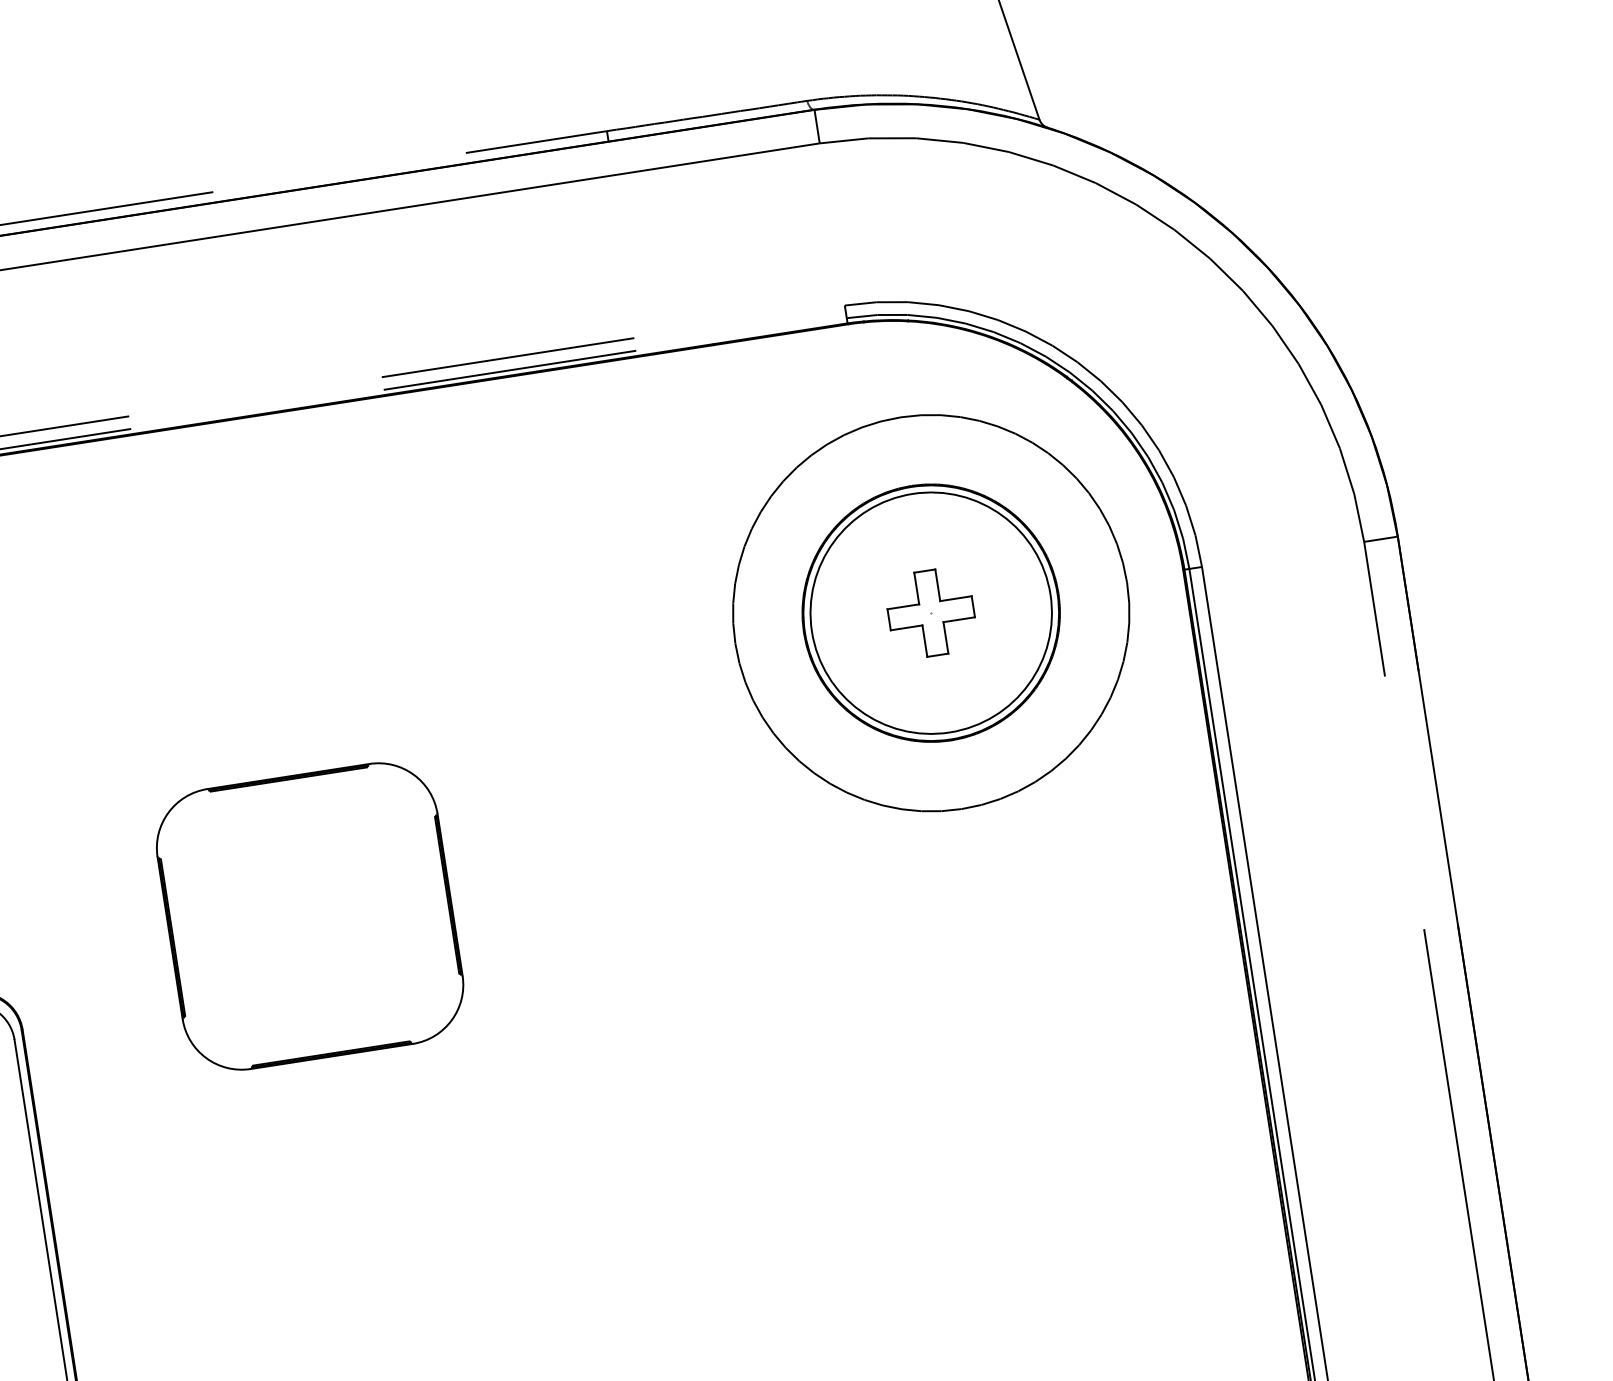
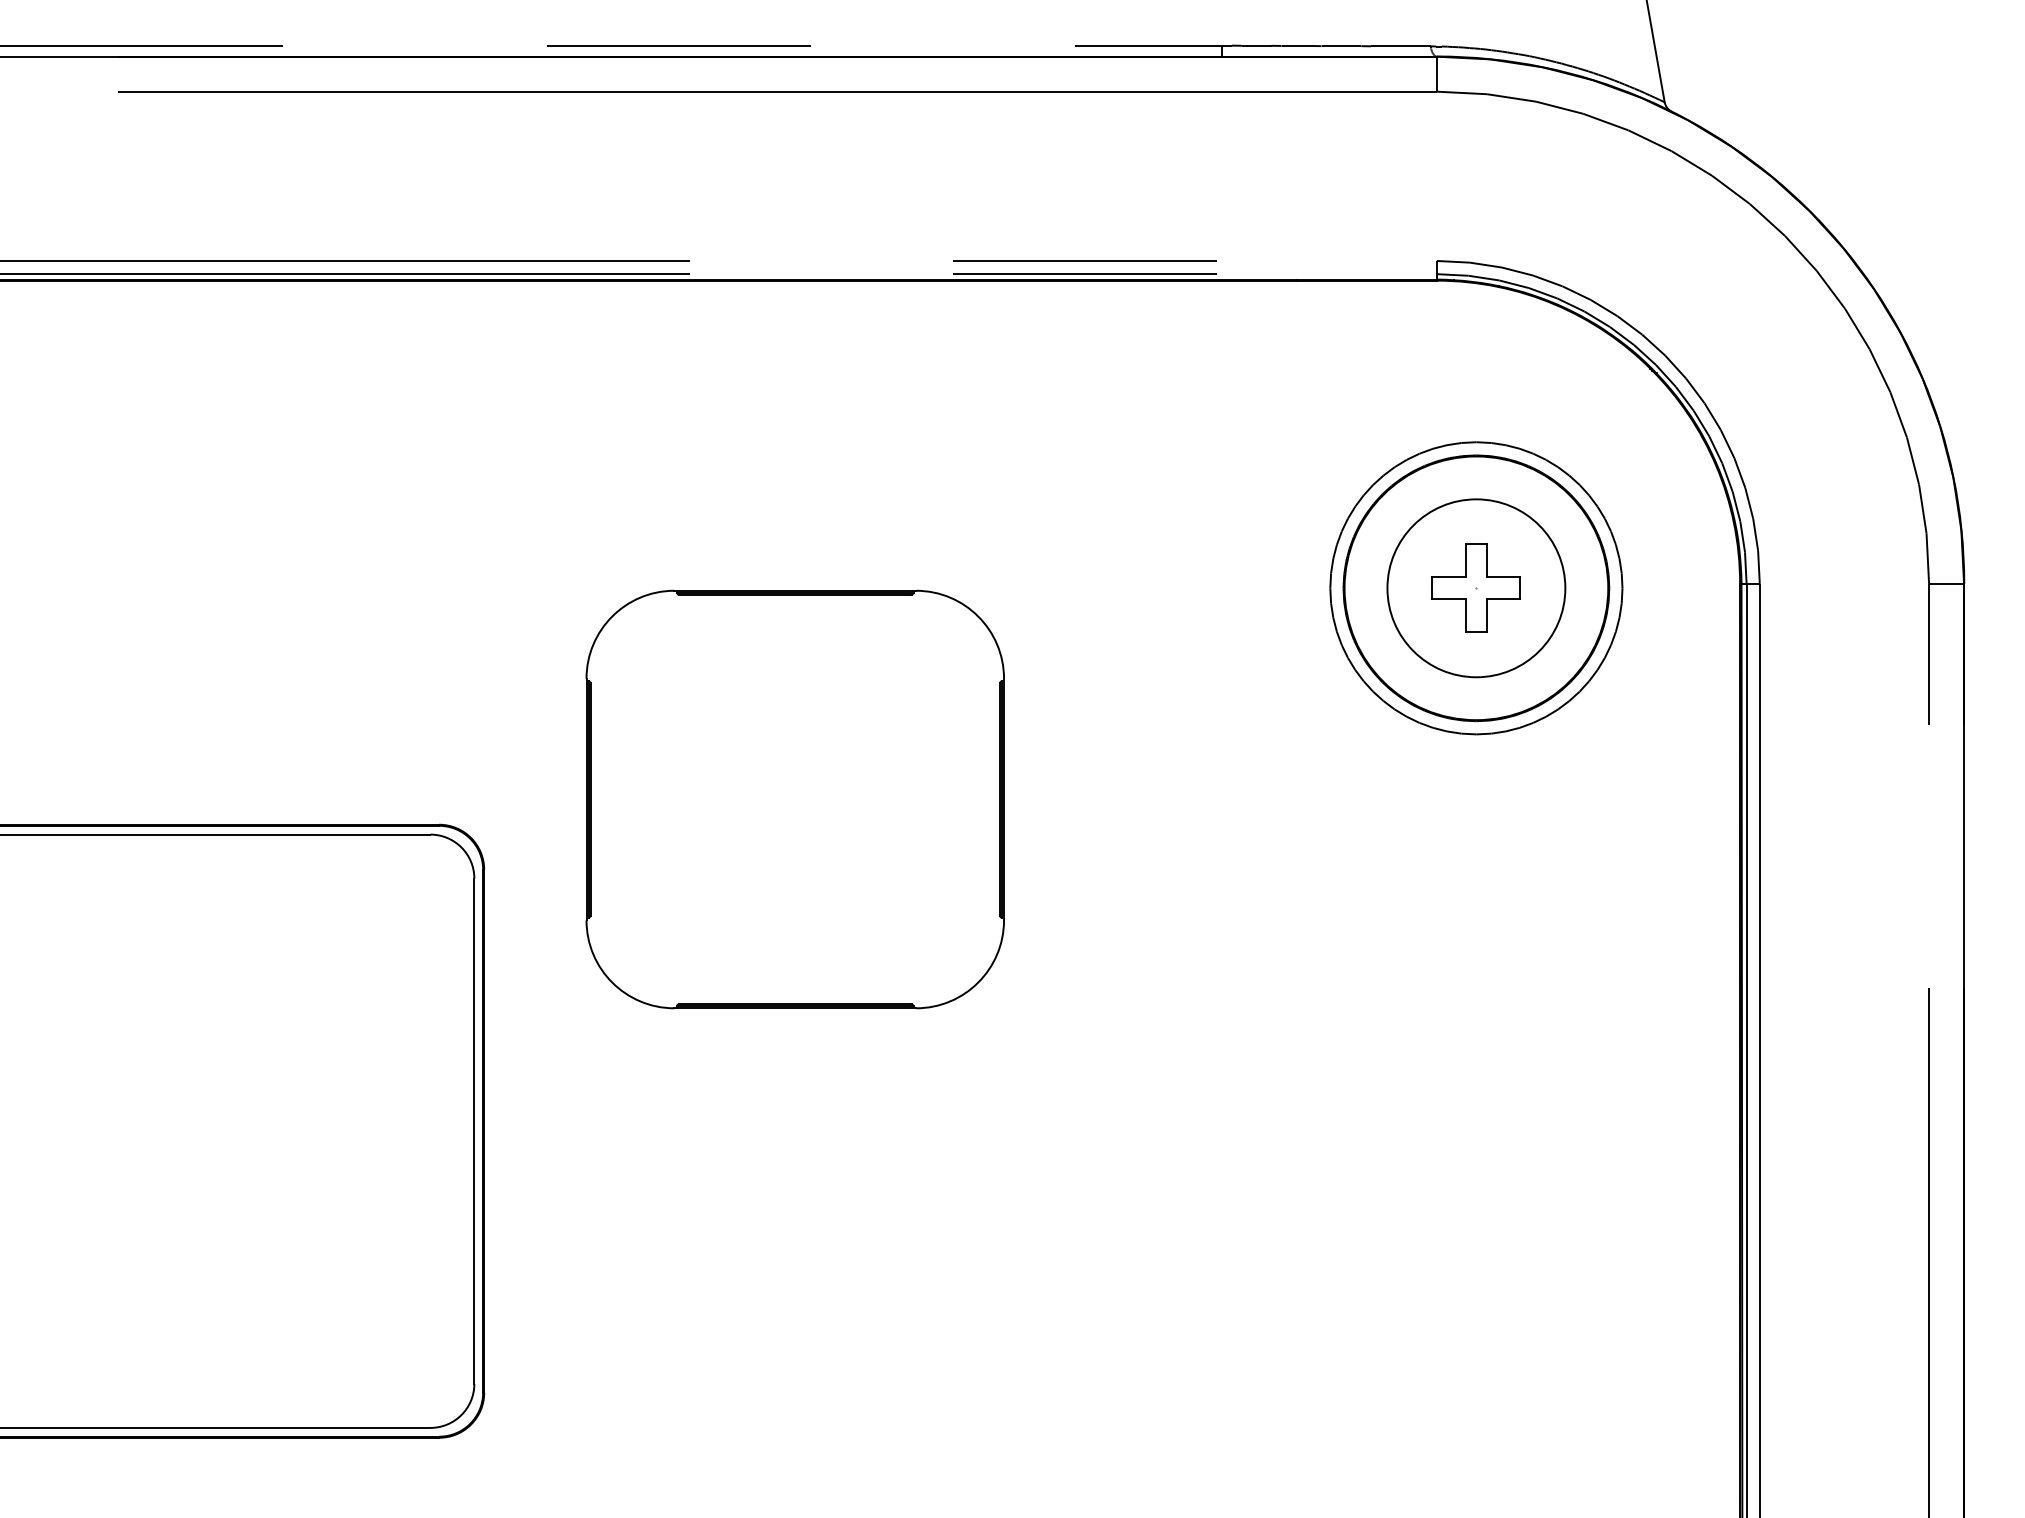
circle: (931, 613) -> (1476, 588), size x0.71
circle: (931, 613) -> (1476, 588), size x0.71
part: (309, 916) -> (794, 799), size x1.43

